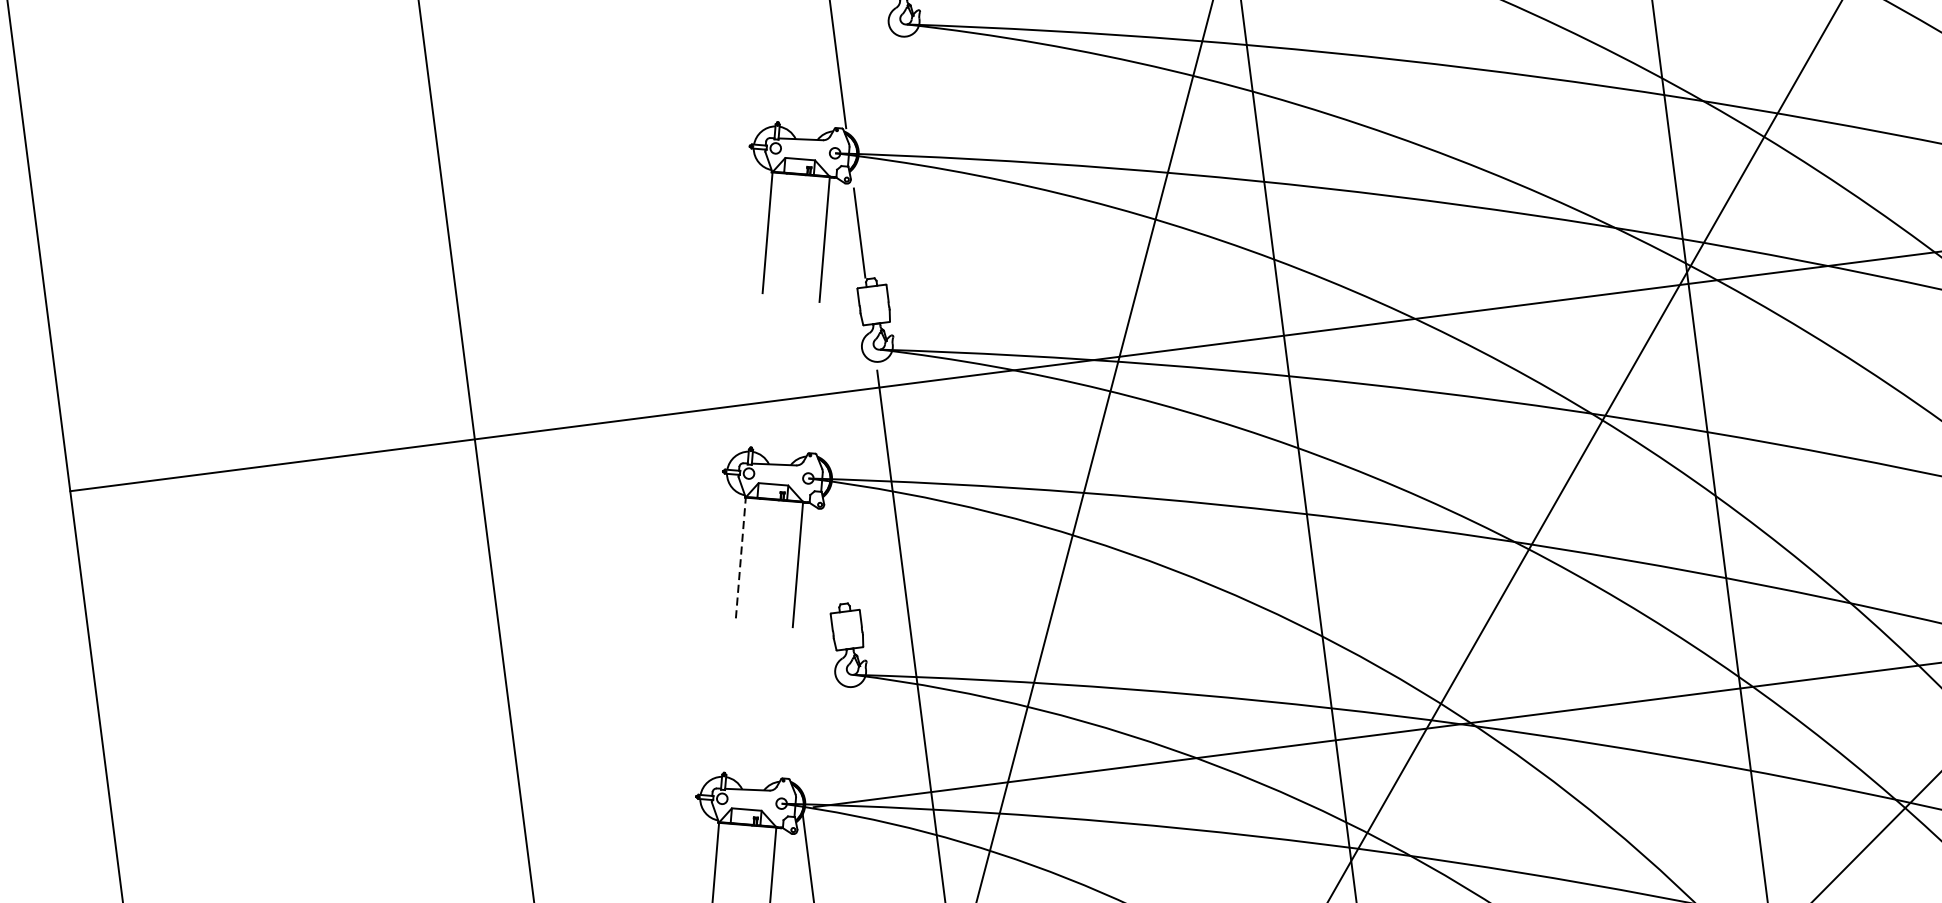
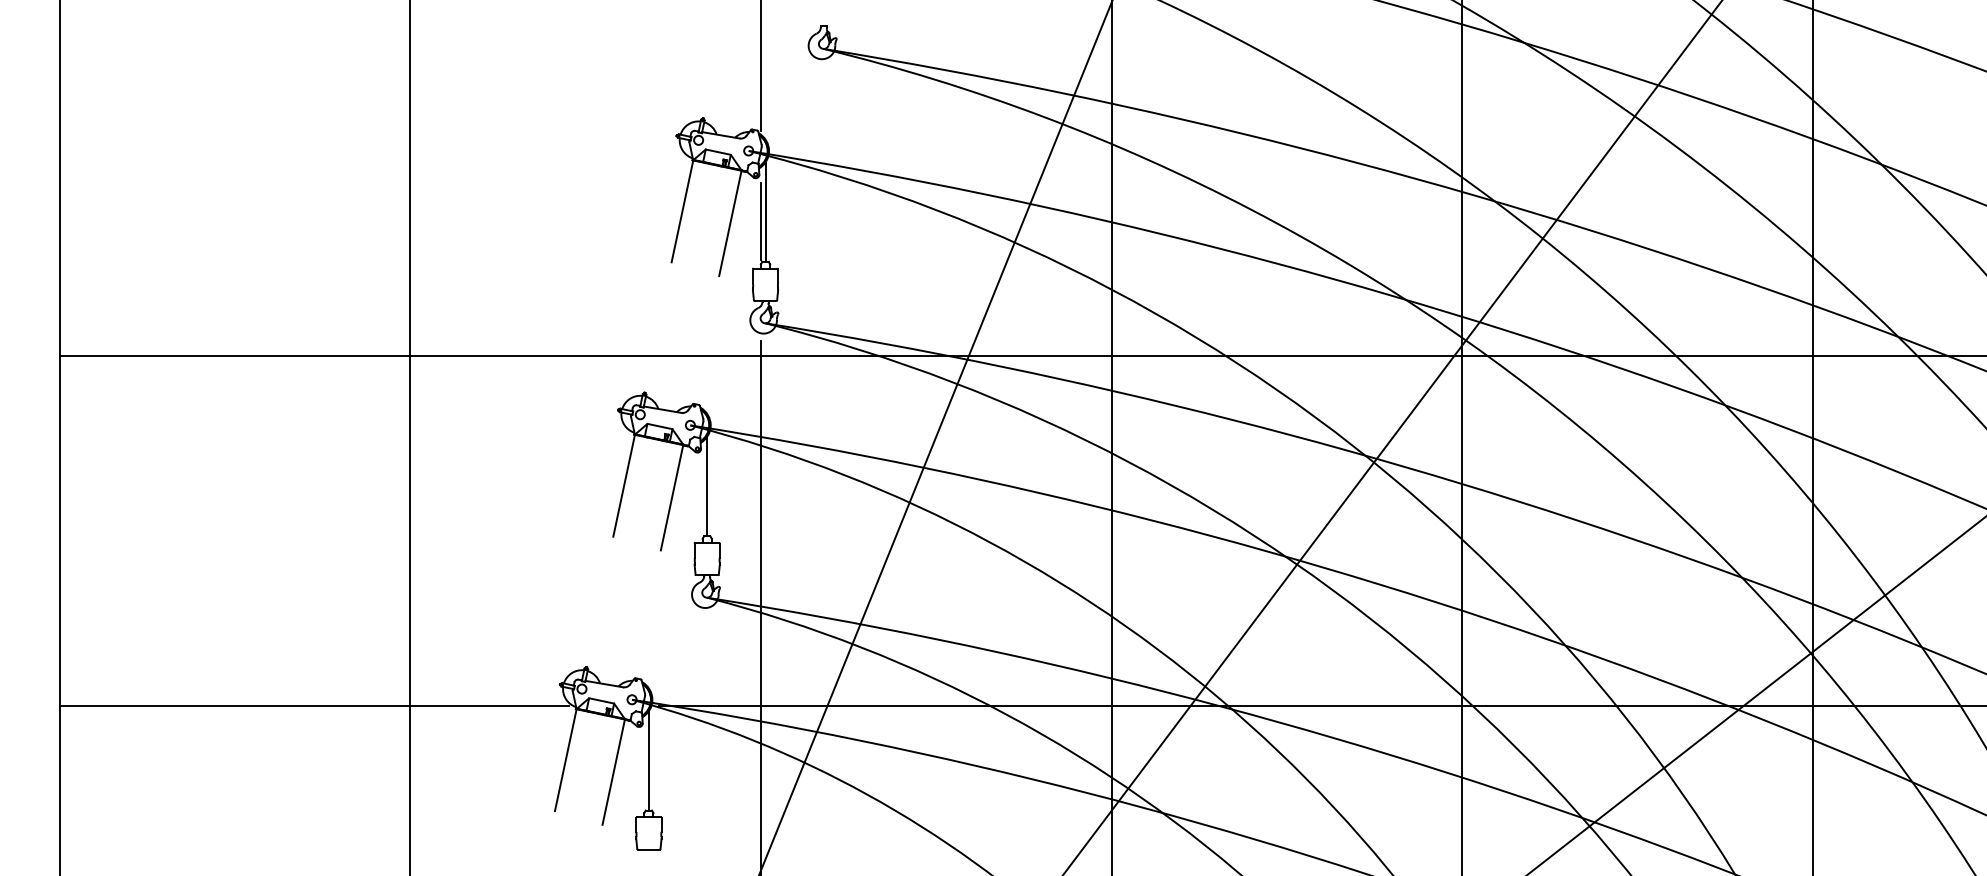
line: (863, 220) -> (765, 211), added
line: (837, 546) -> (707, 486), added
line: (741, 557) -> (624, 485), dashed -> solid
line: (416, 858) -> (314, 706), added

